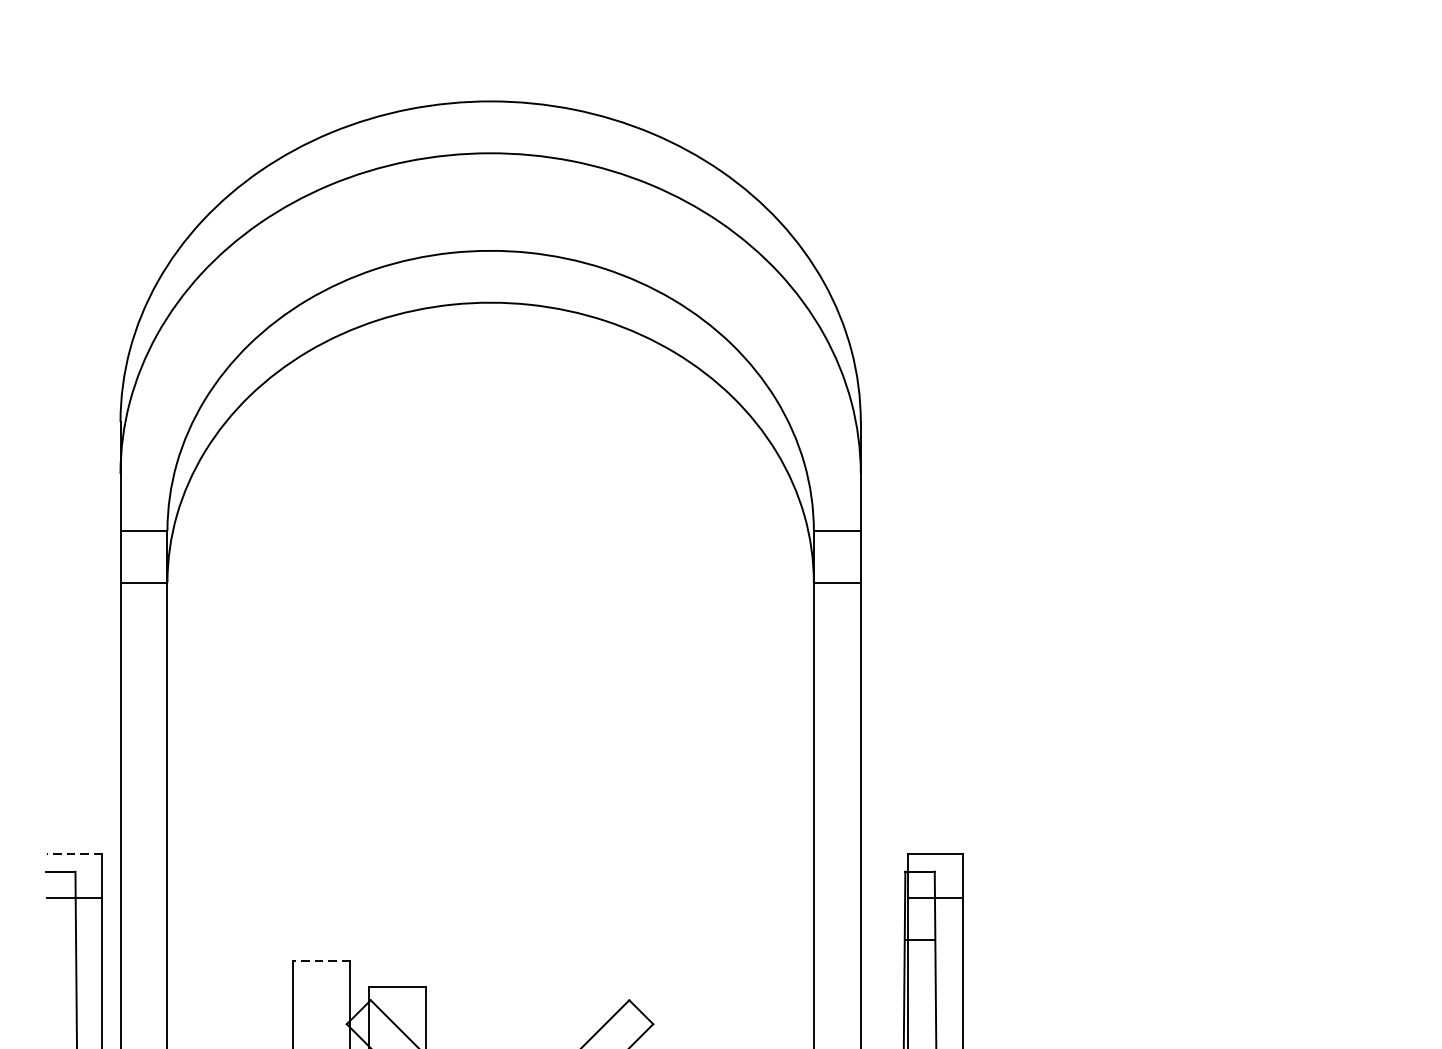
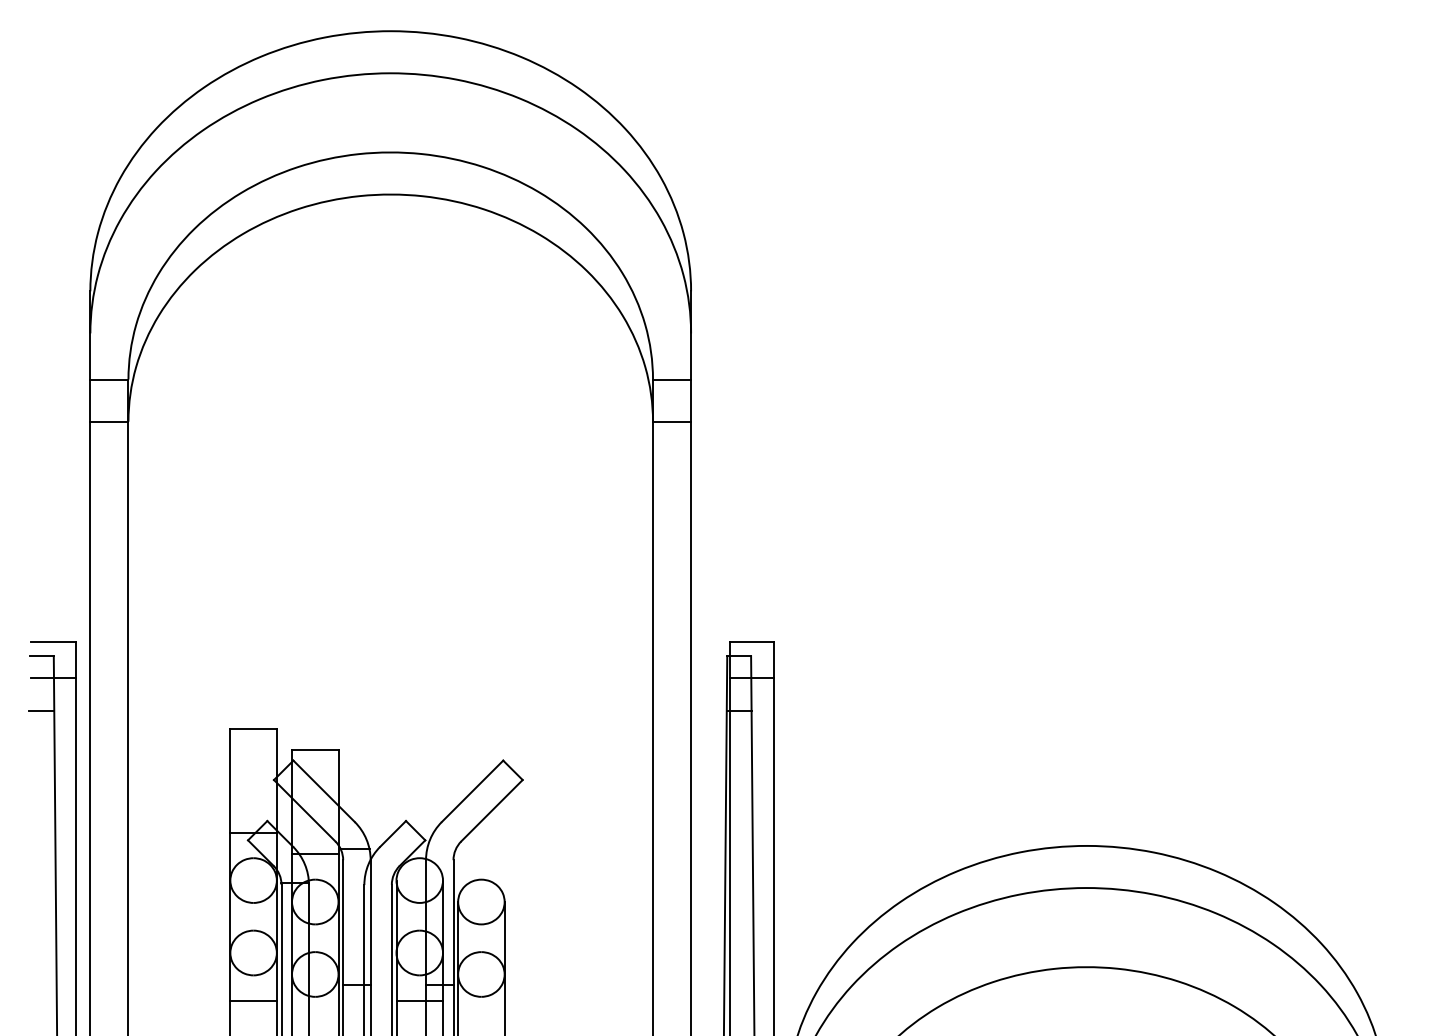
line: (73, 854) -> (52, 642), dashed -> solid
line: (60, 939) -> (41, 711), added
line: (321, 960) -> (253, 728), dashed -> solid

